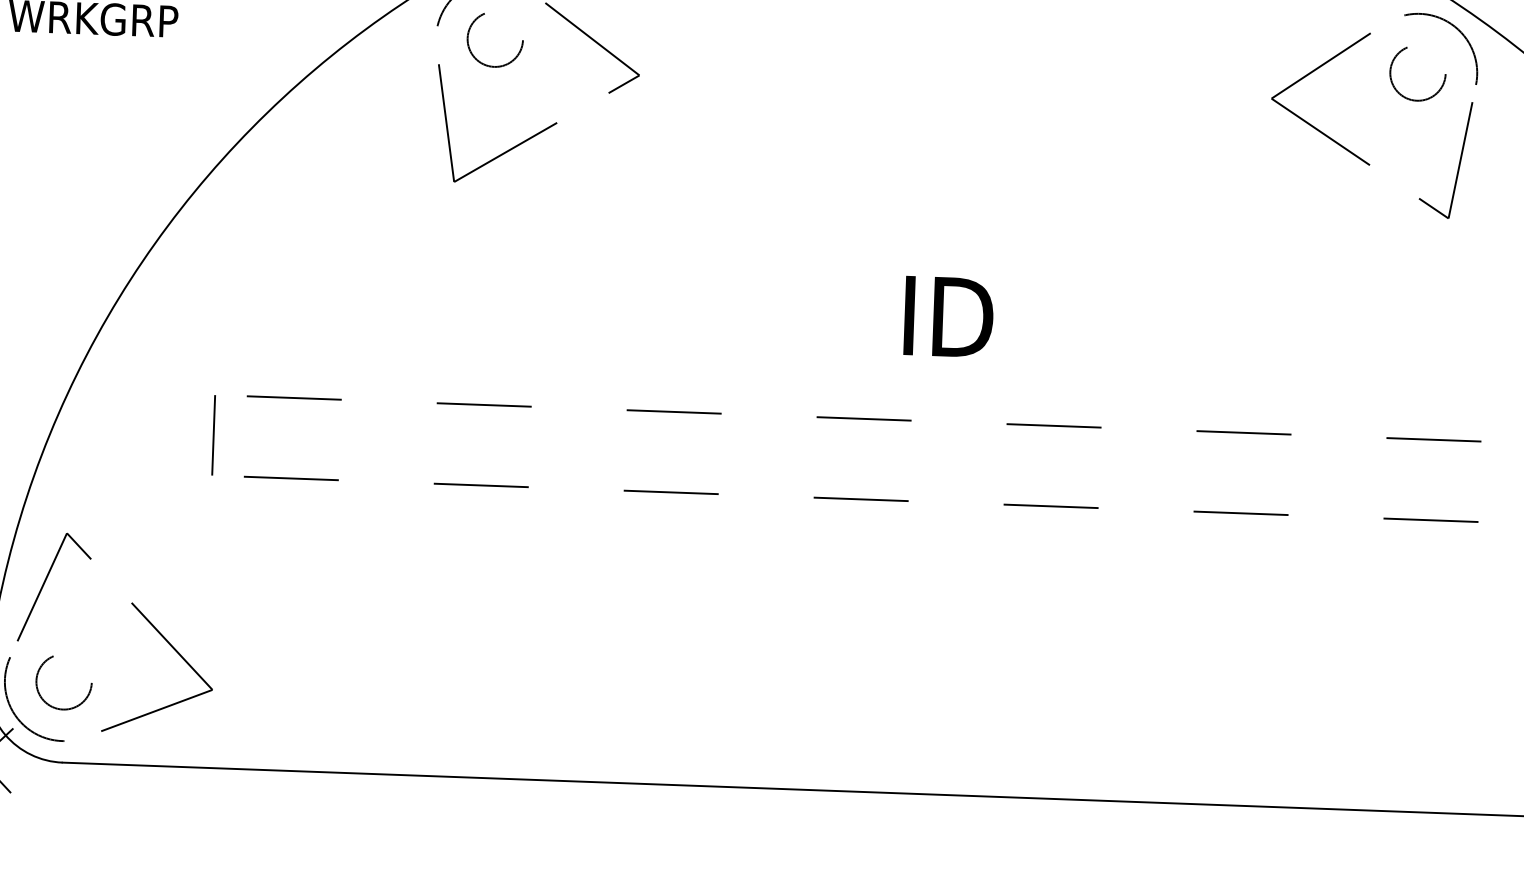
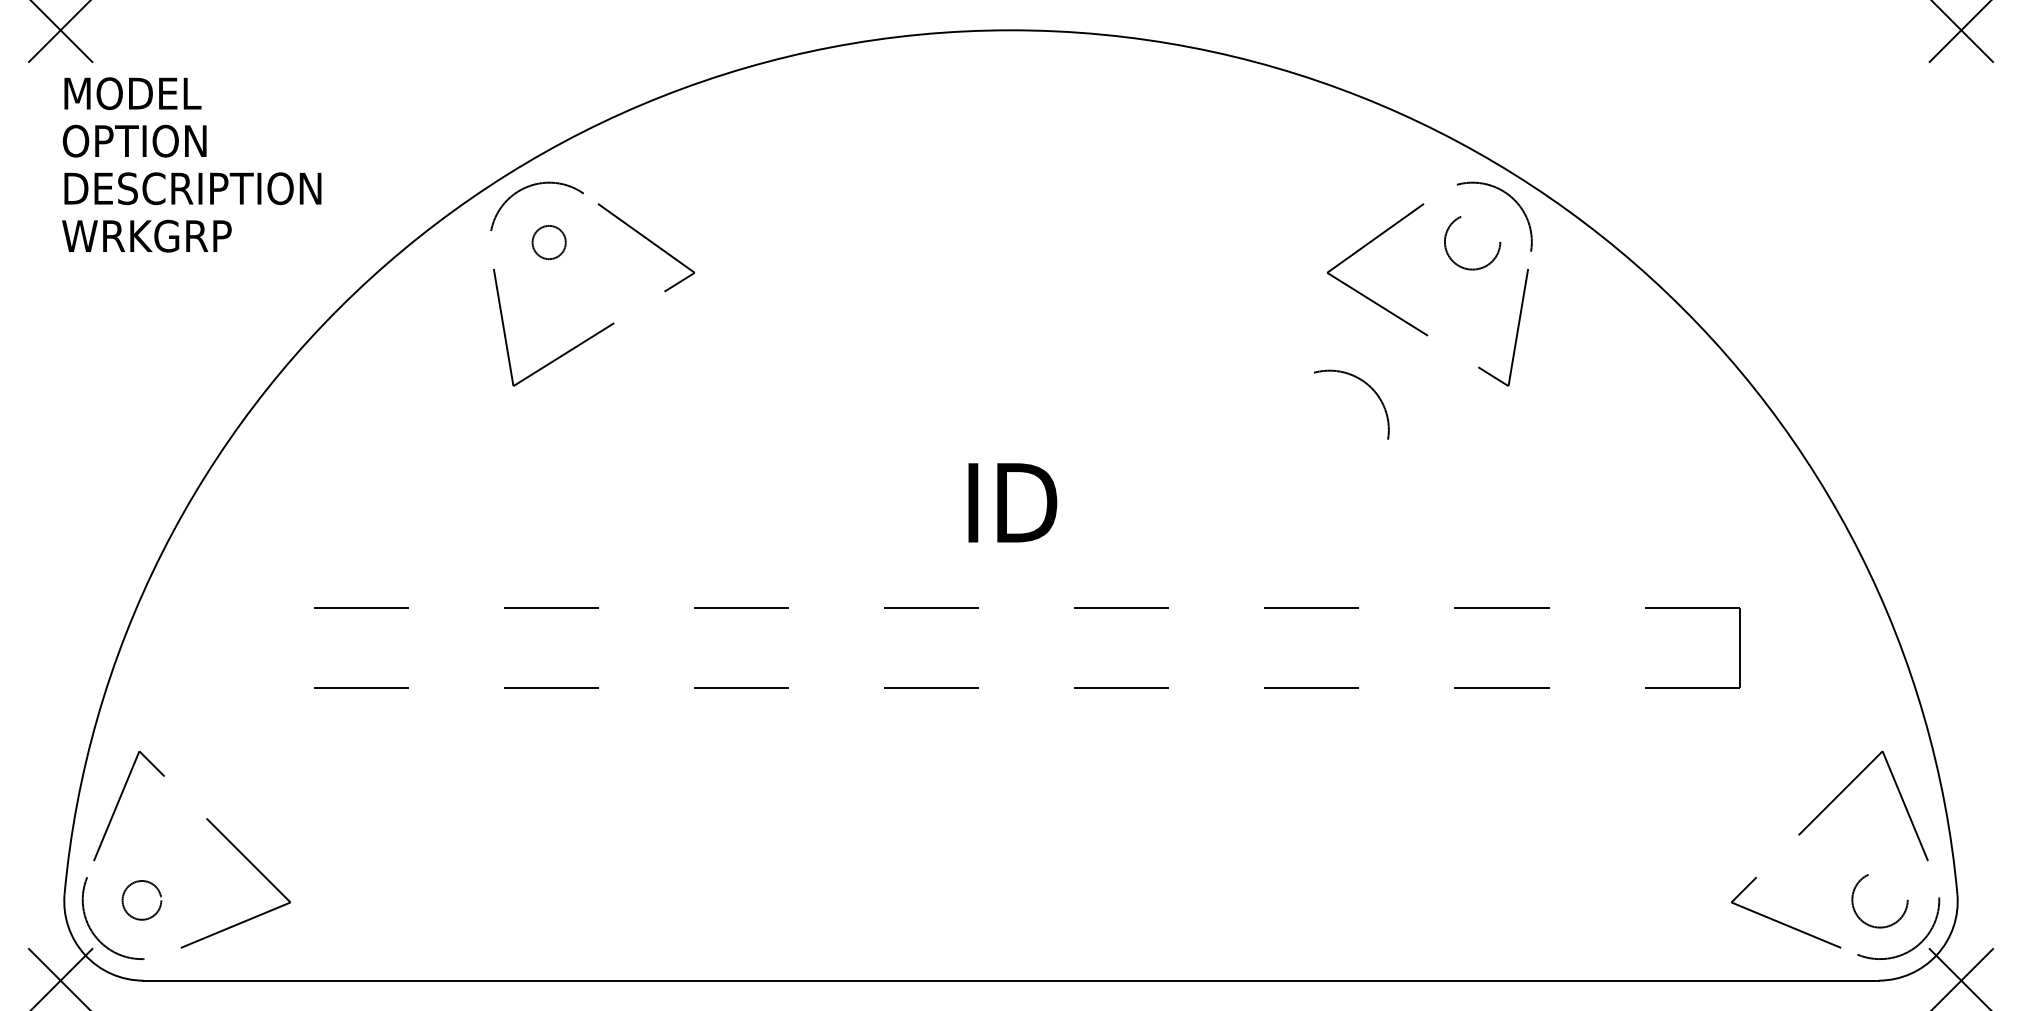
circle: (494, 40) -> (548, 243), size x0.6
arc: (1304, 210) -> (1364, 383), added
line: (213, 434) -> (282, 647), removed
circle: (63, 683) -> (141, 901), size x0.7

